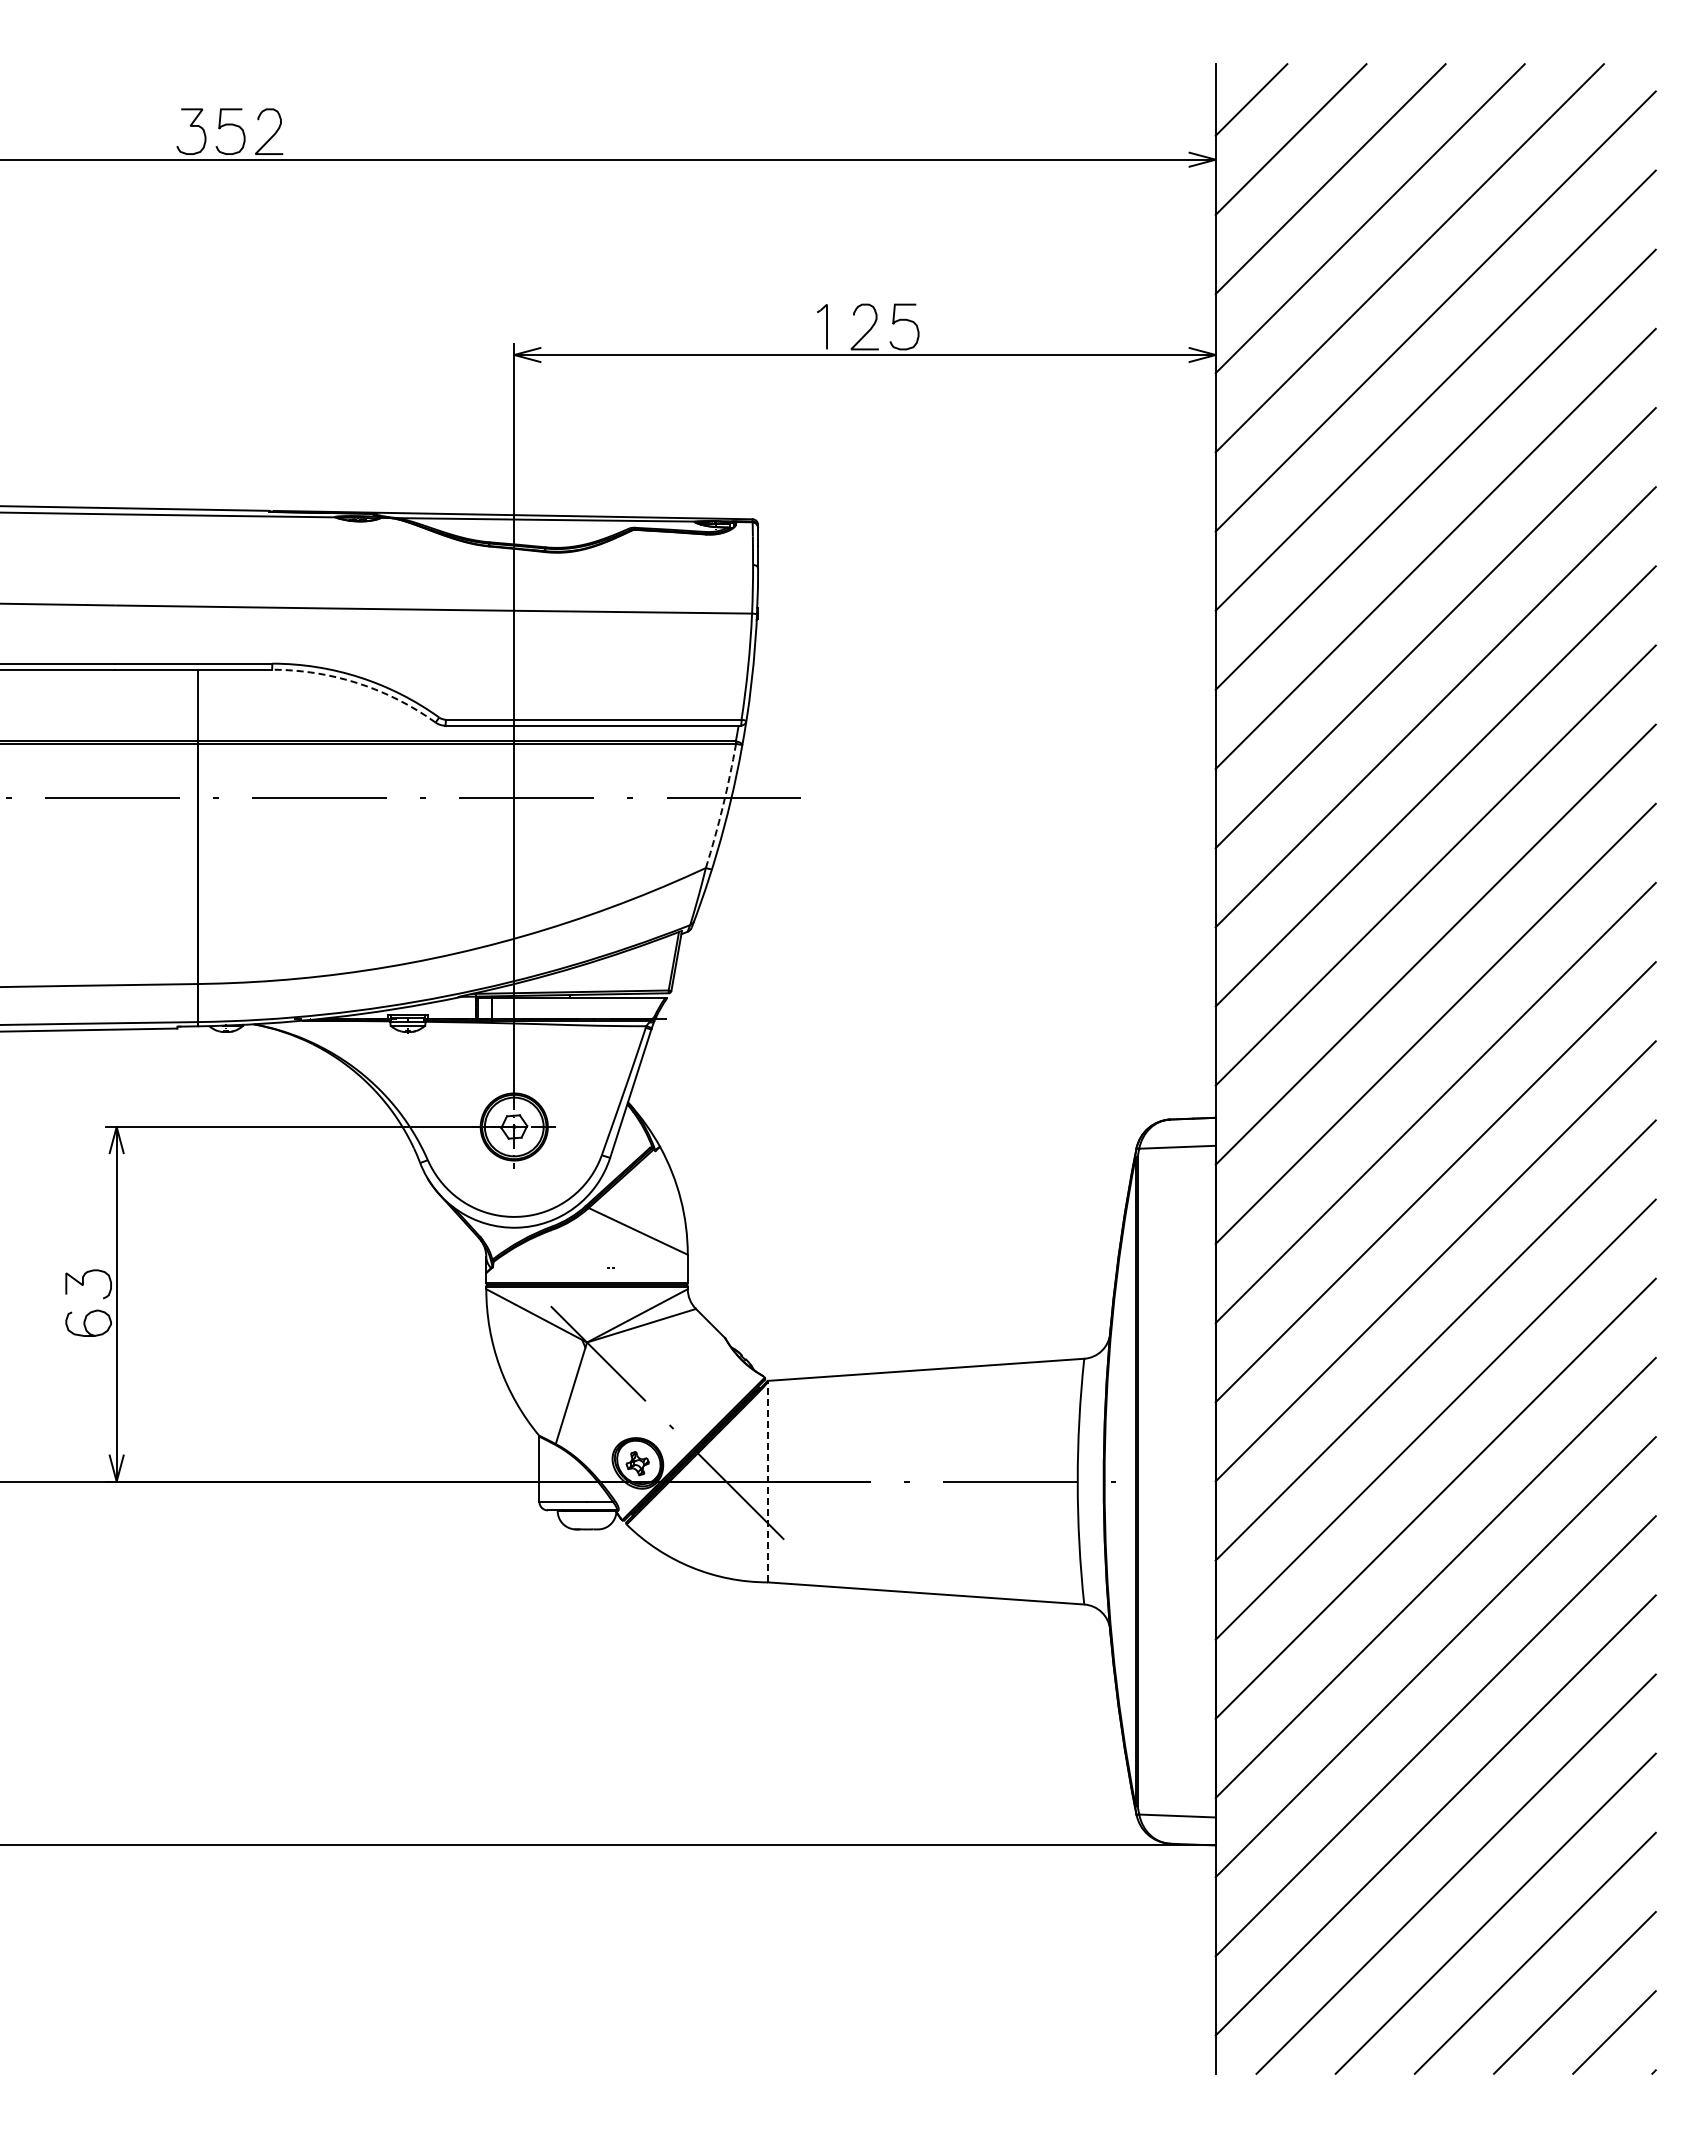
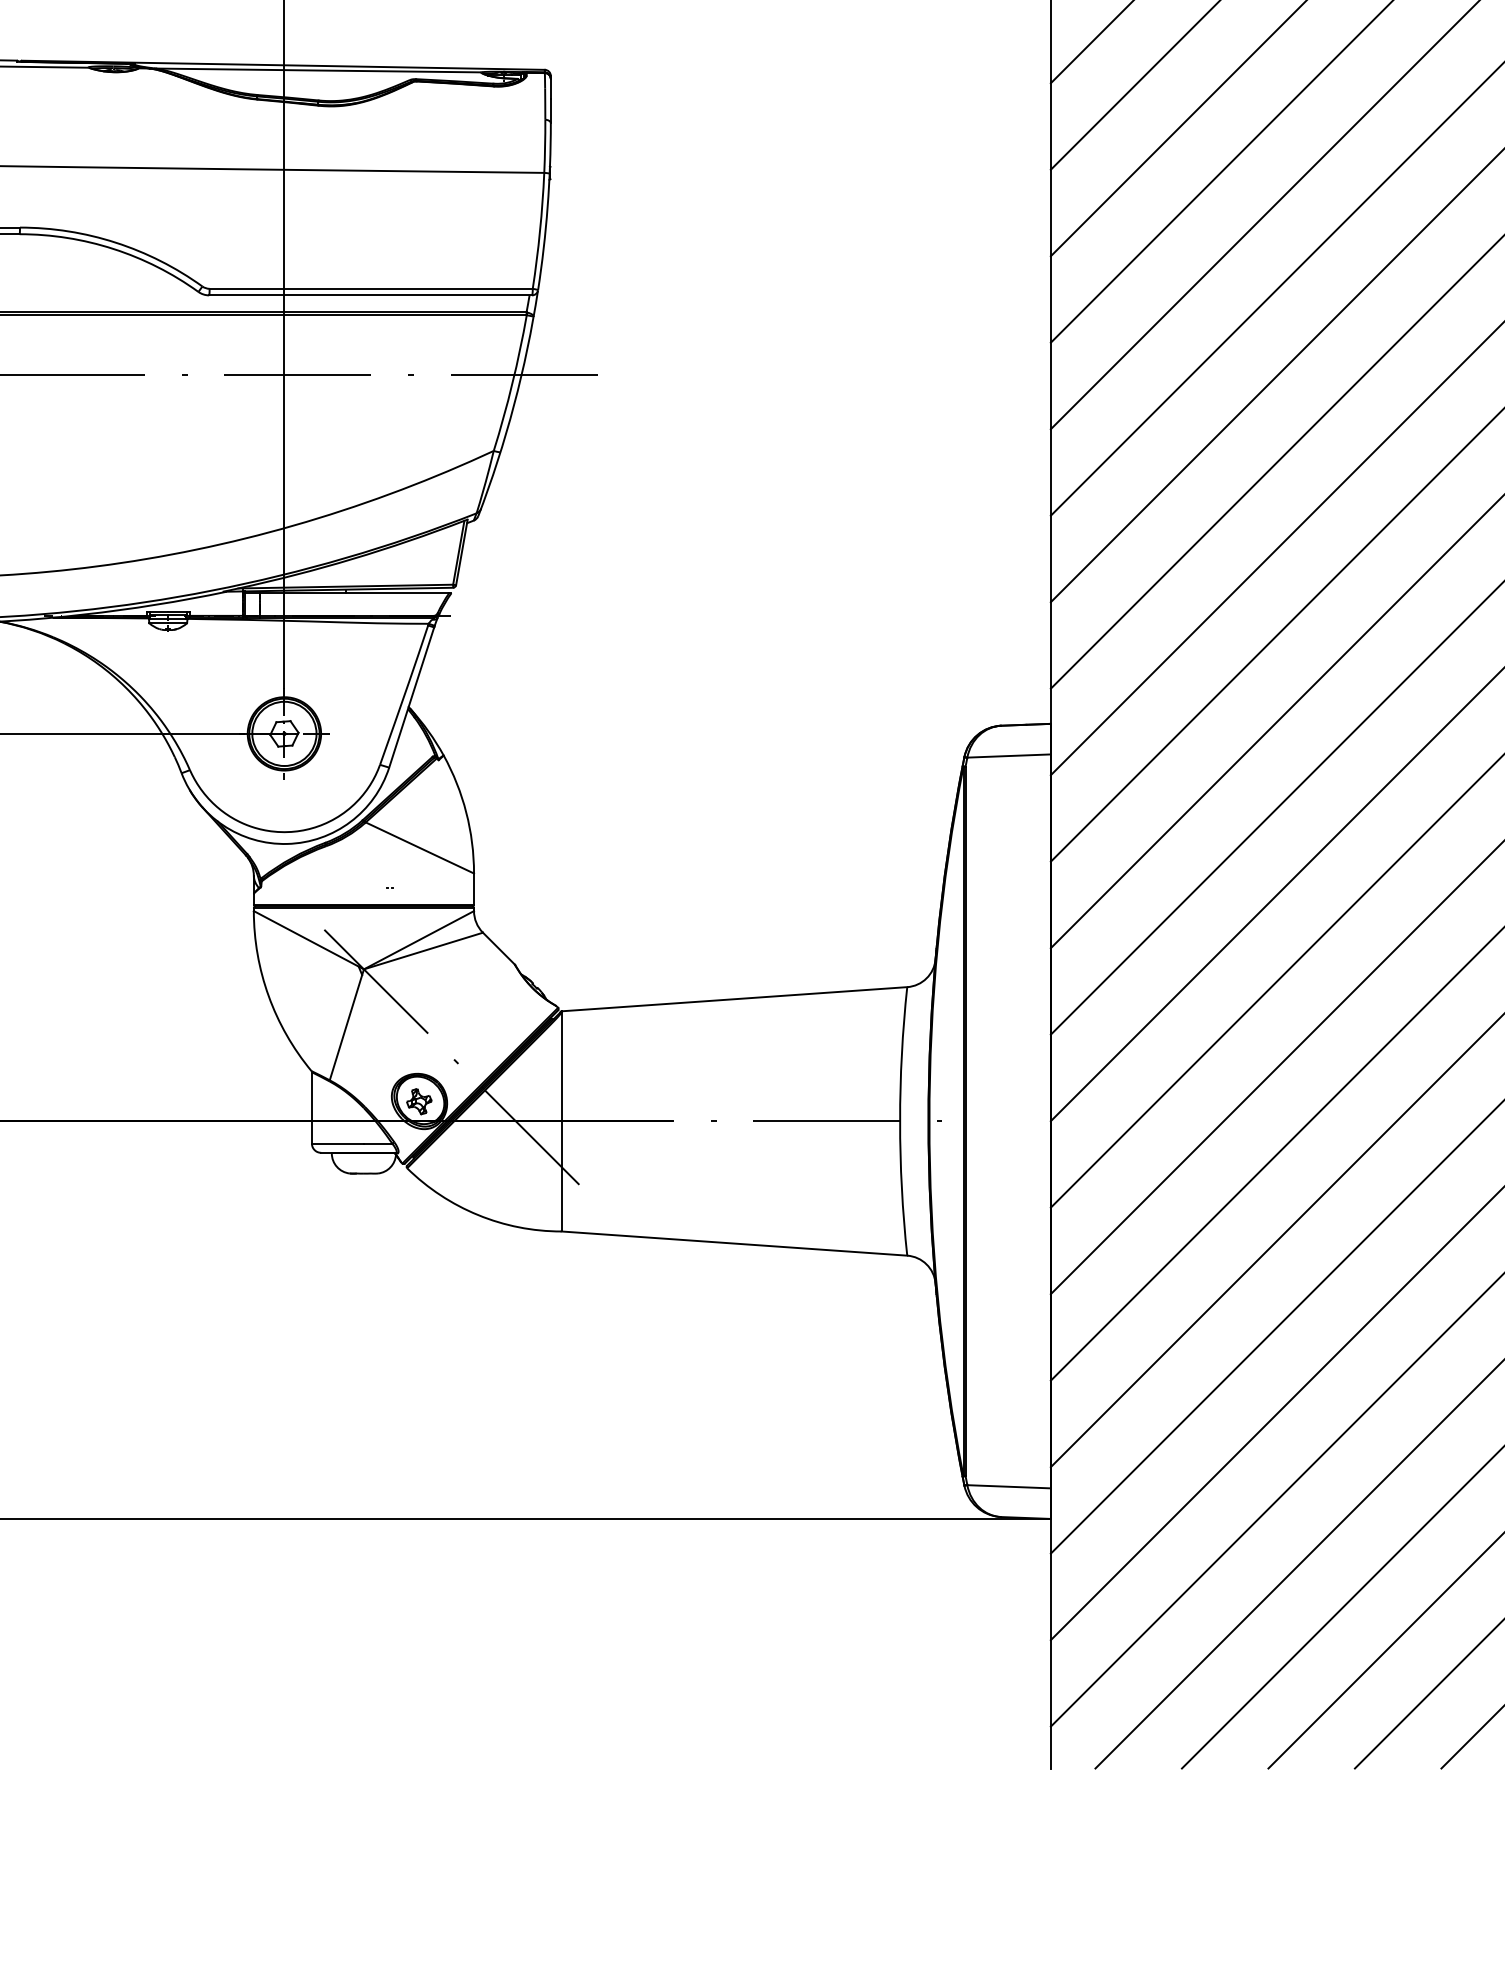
arc: (357, 683) -> (113, 249), dashed -> solid
arc: (722, 806) -> (511, 383), dashed -> solid
line: (767, 1481) -> (561, 1121), dashed -> solid

